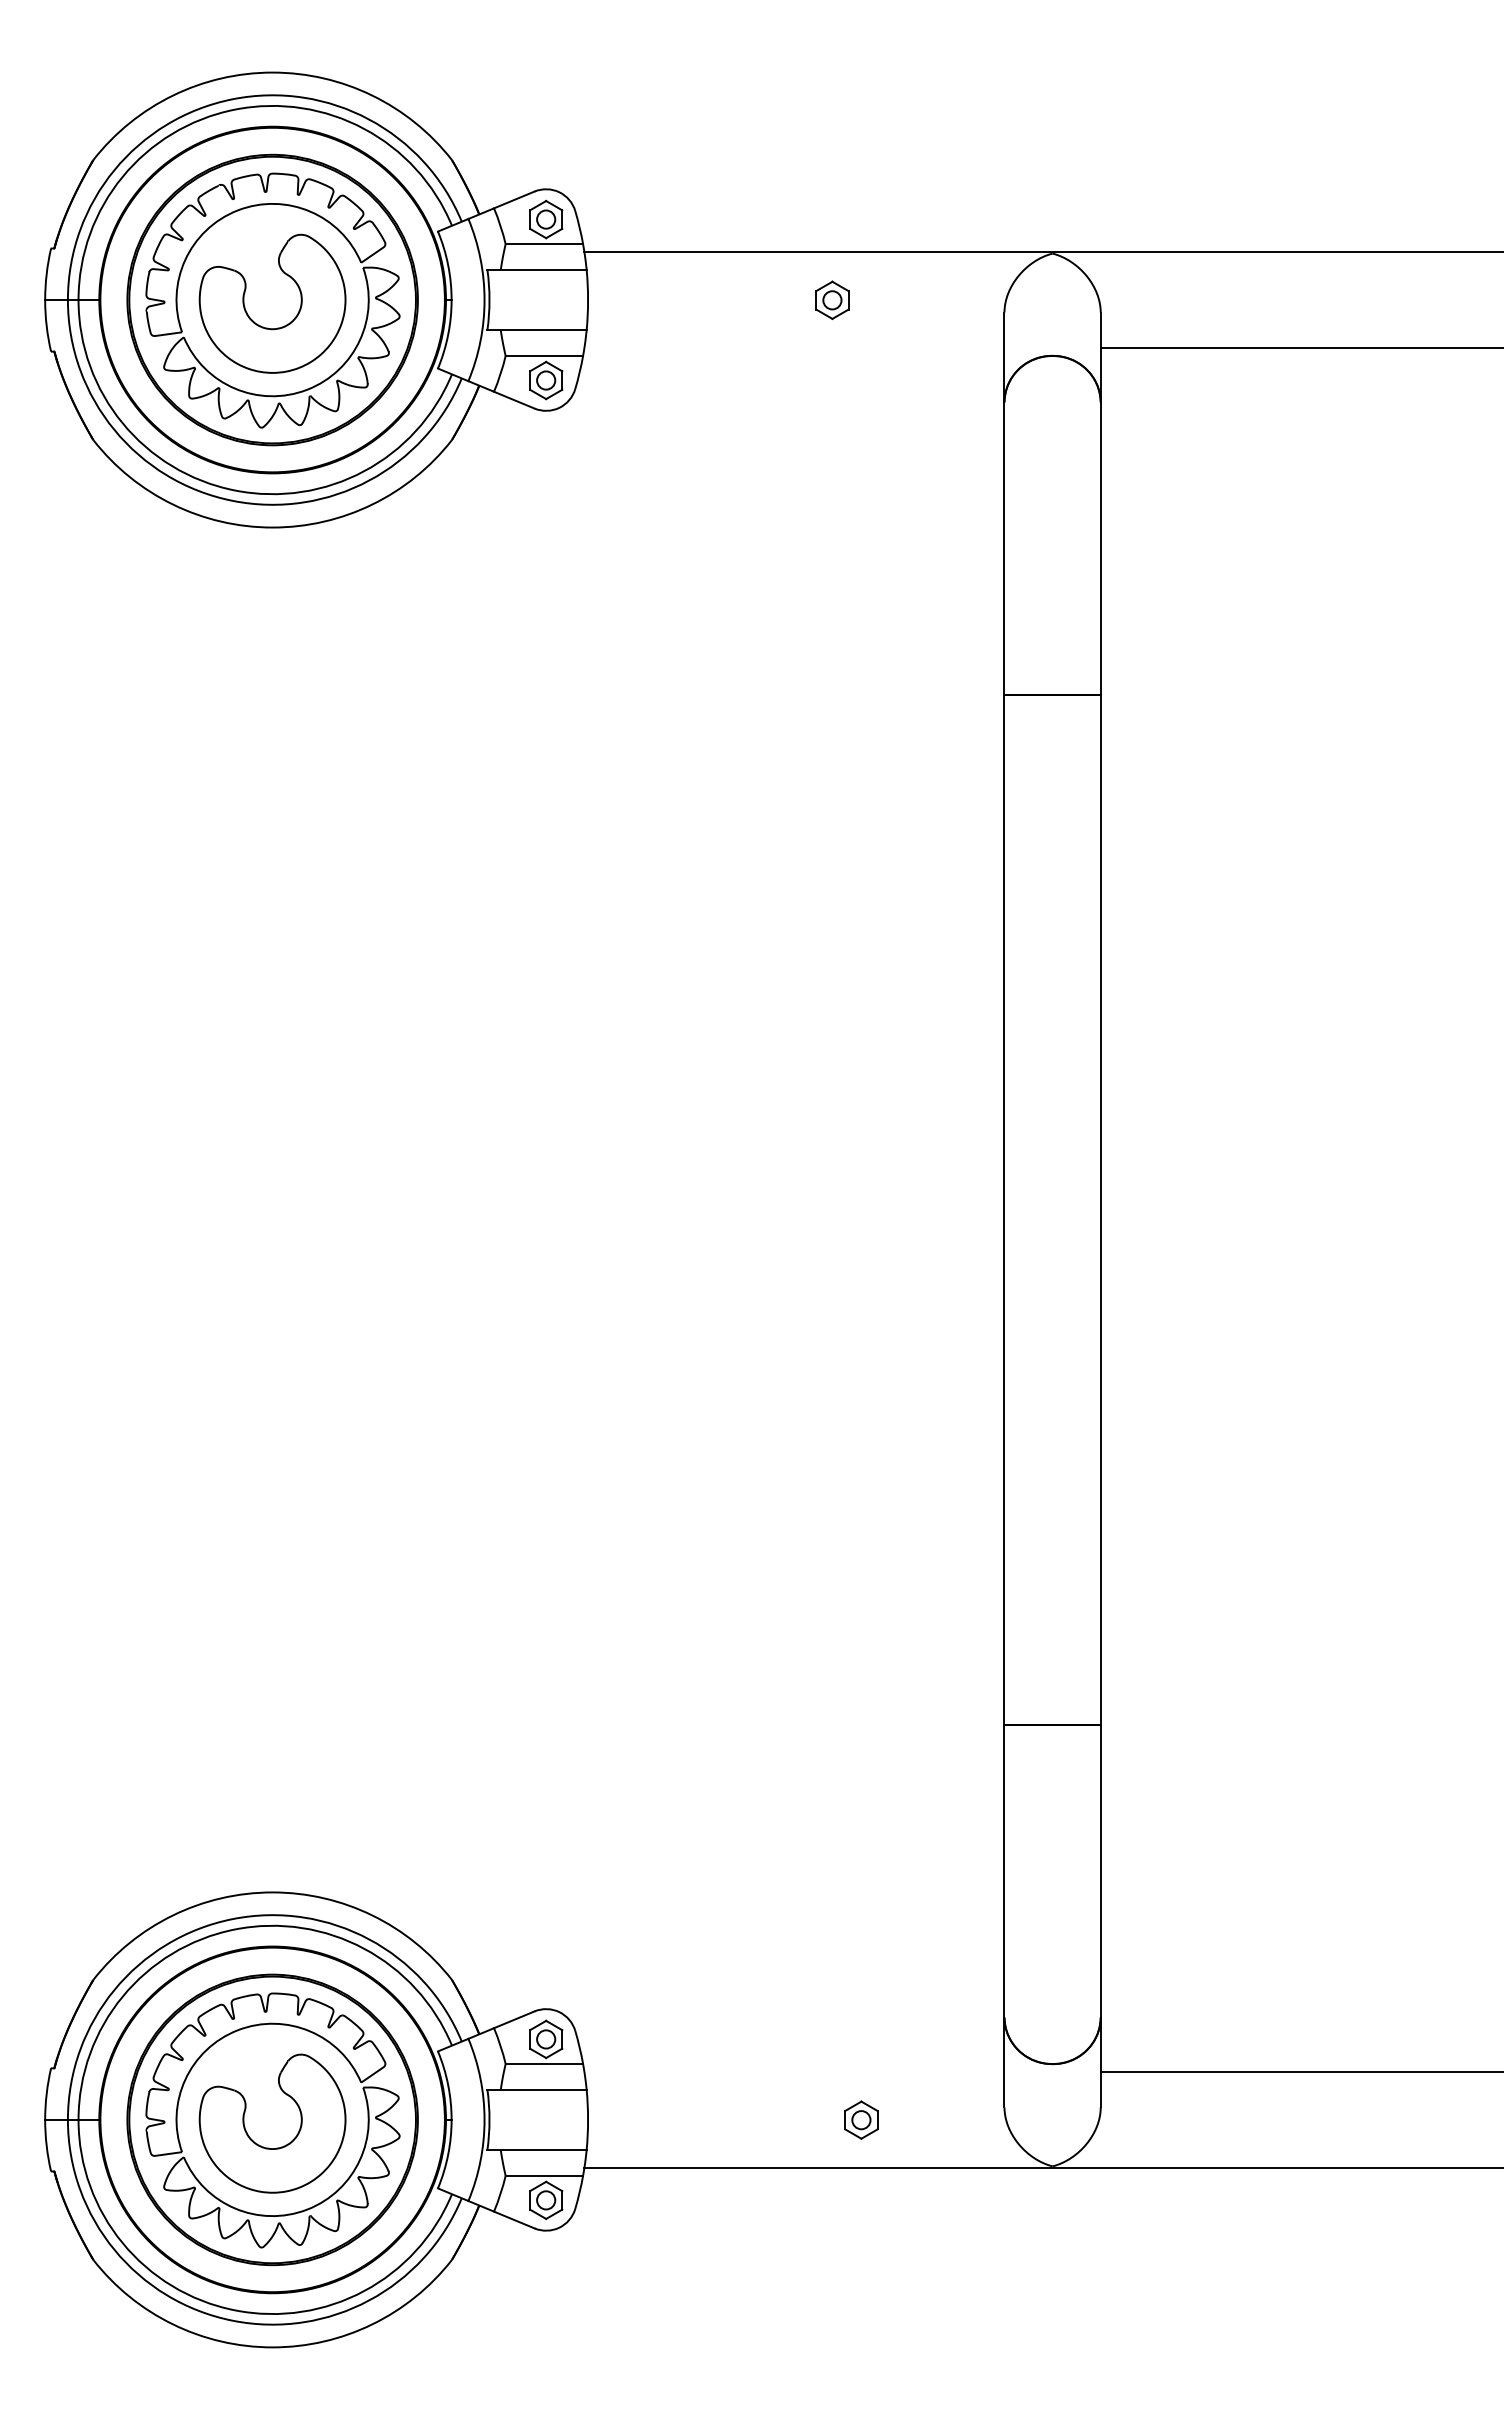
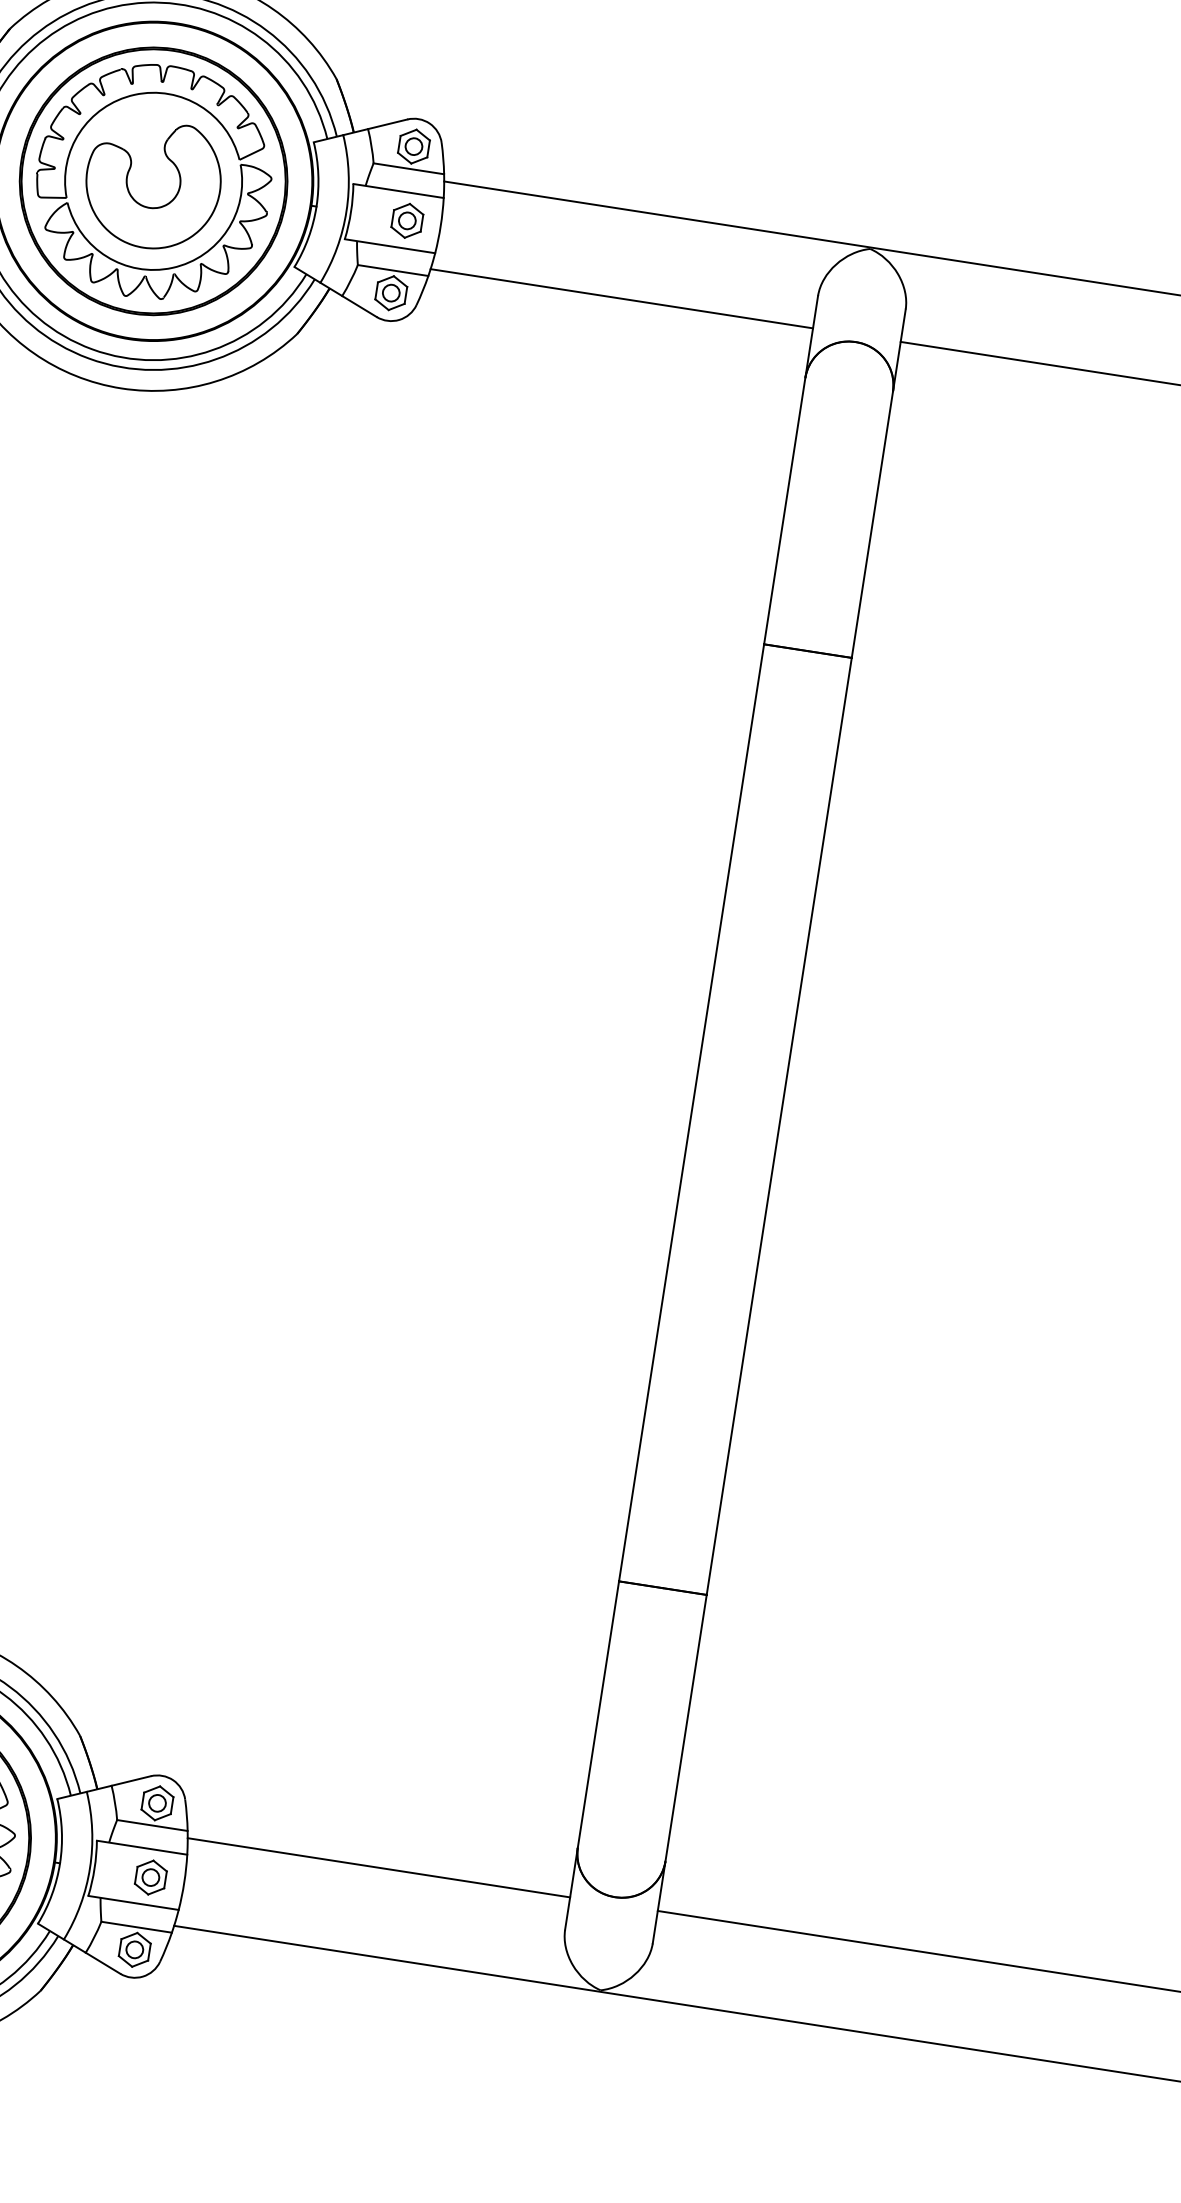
part: (832, 299) -> (407, 220), moved
line: (794, 348) -> (621, 299), added
line: (794, 2071) -> (379, 1867), added
part: (861, 2119) -> (151, 1876), moved

